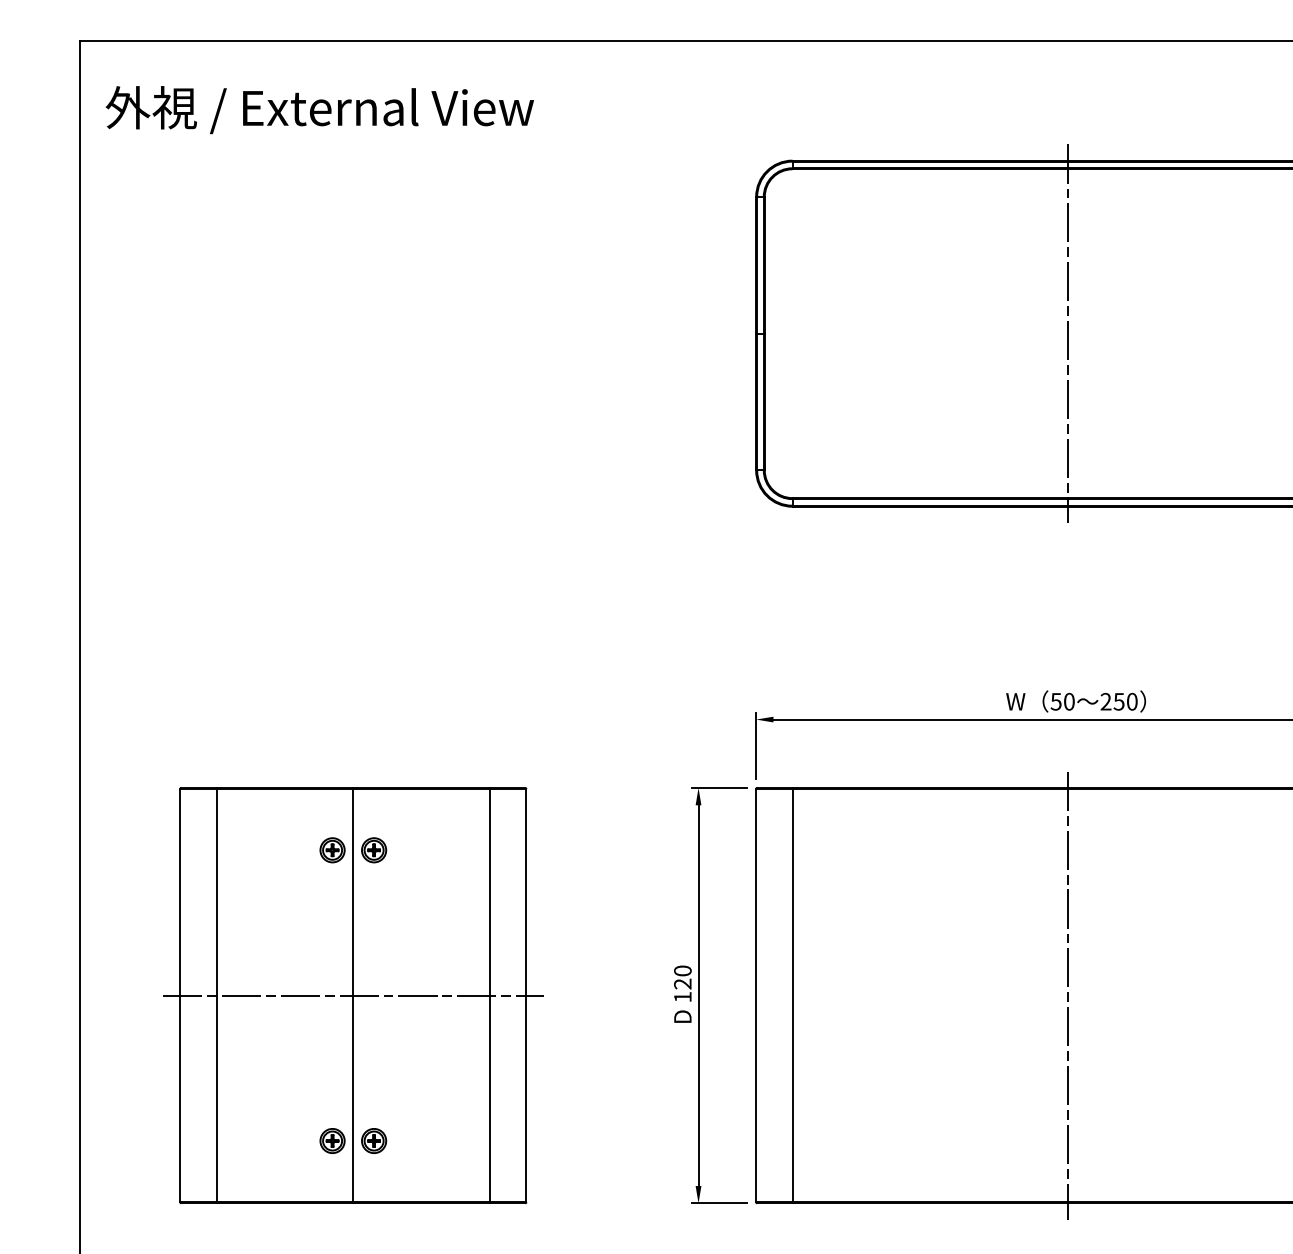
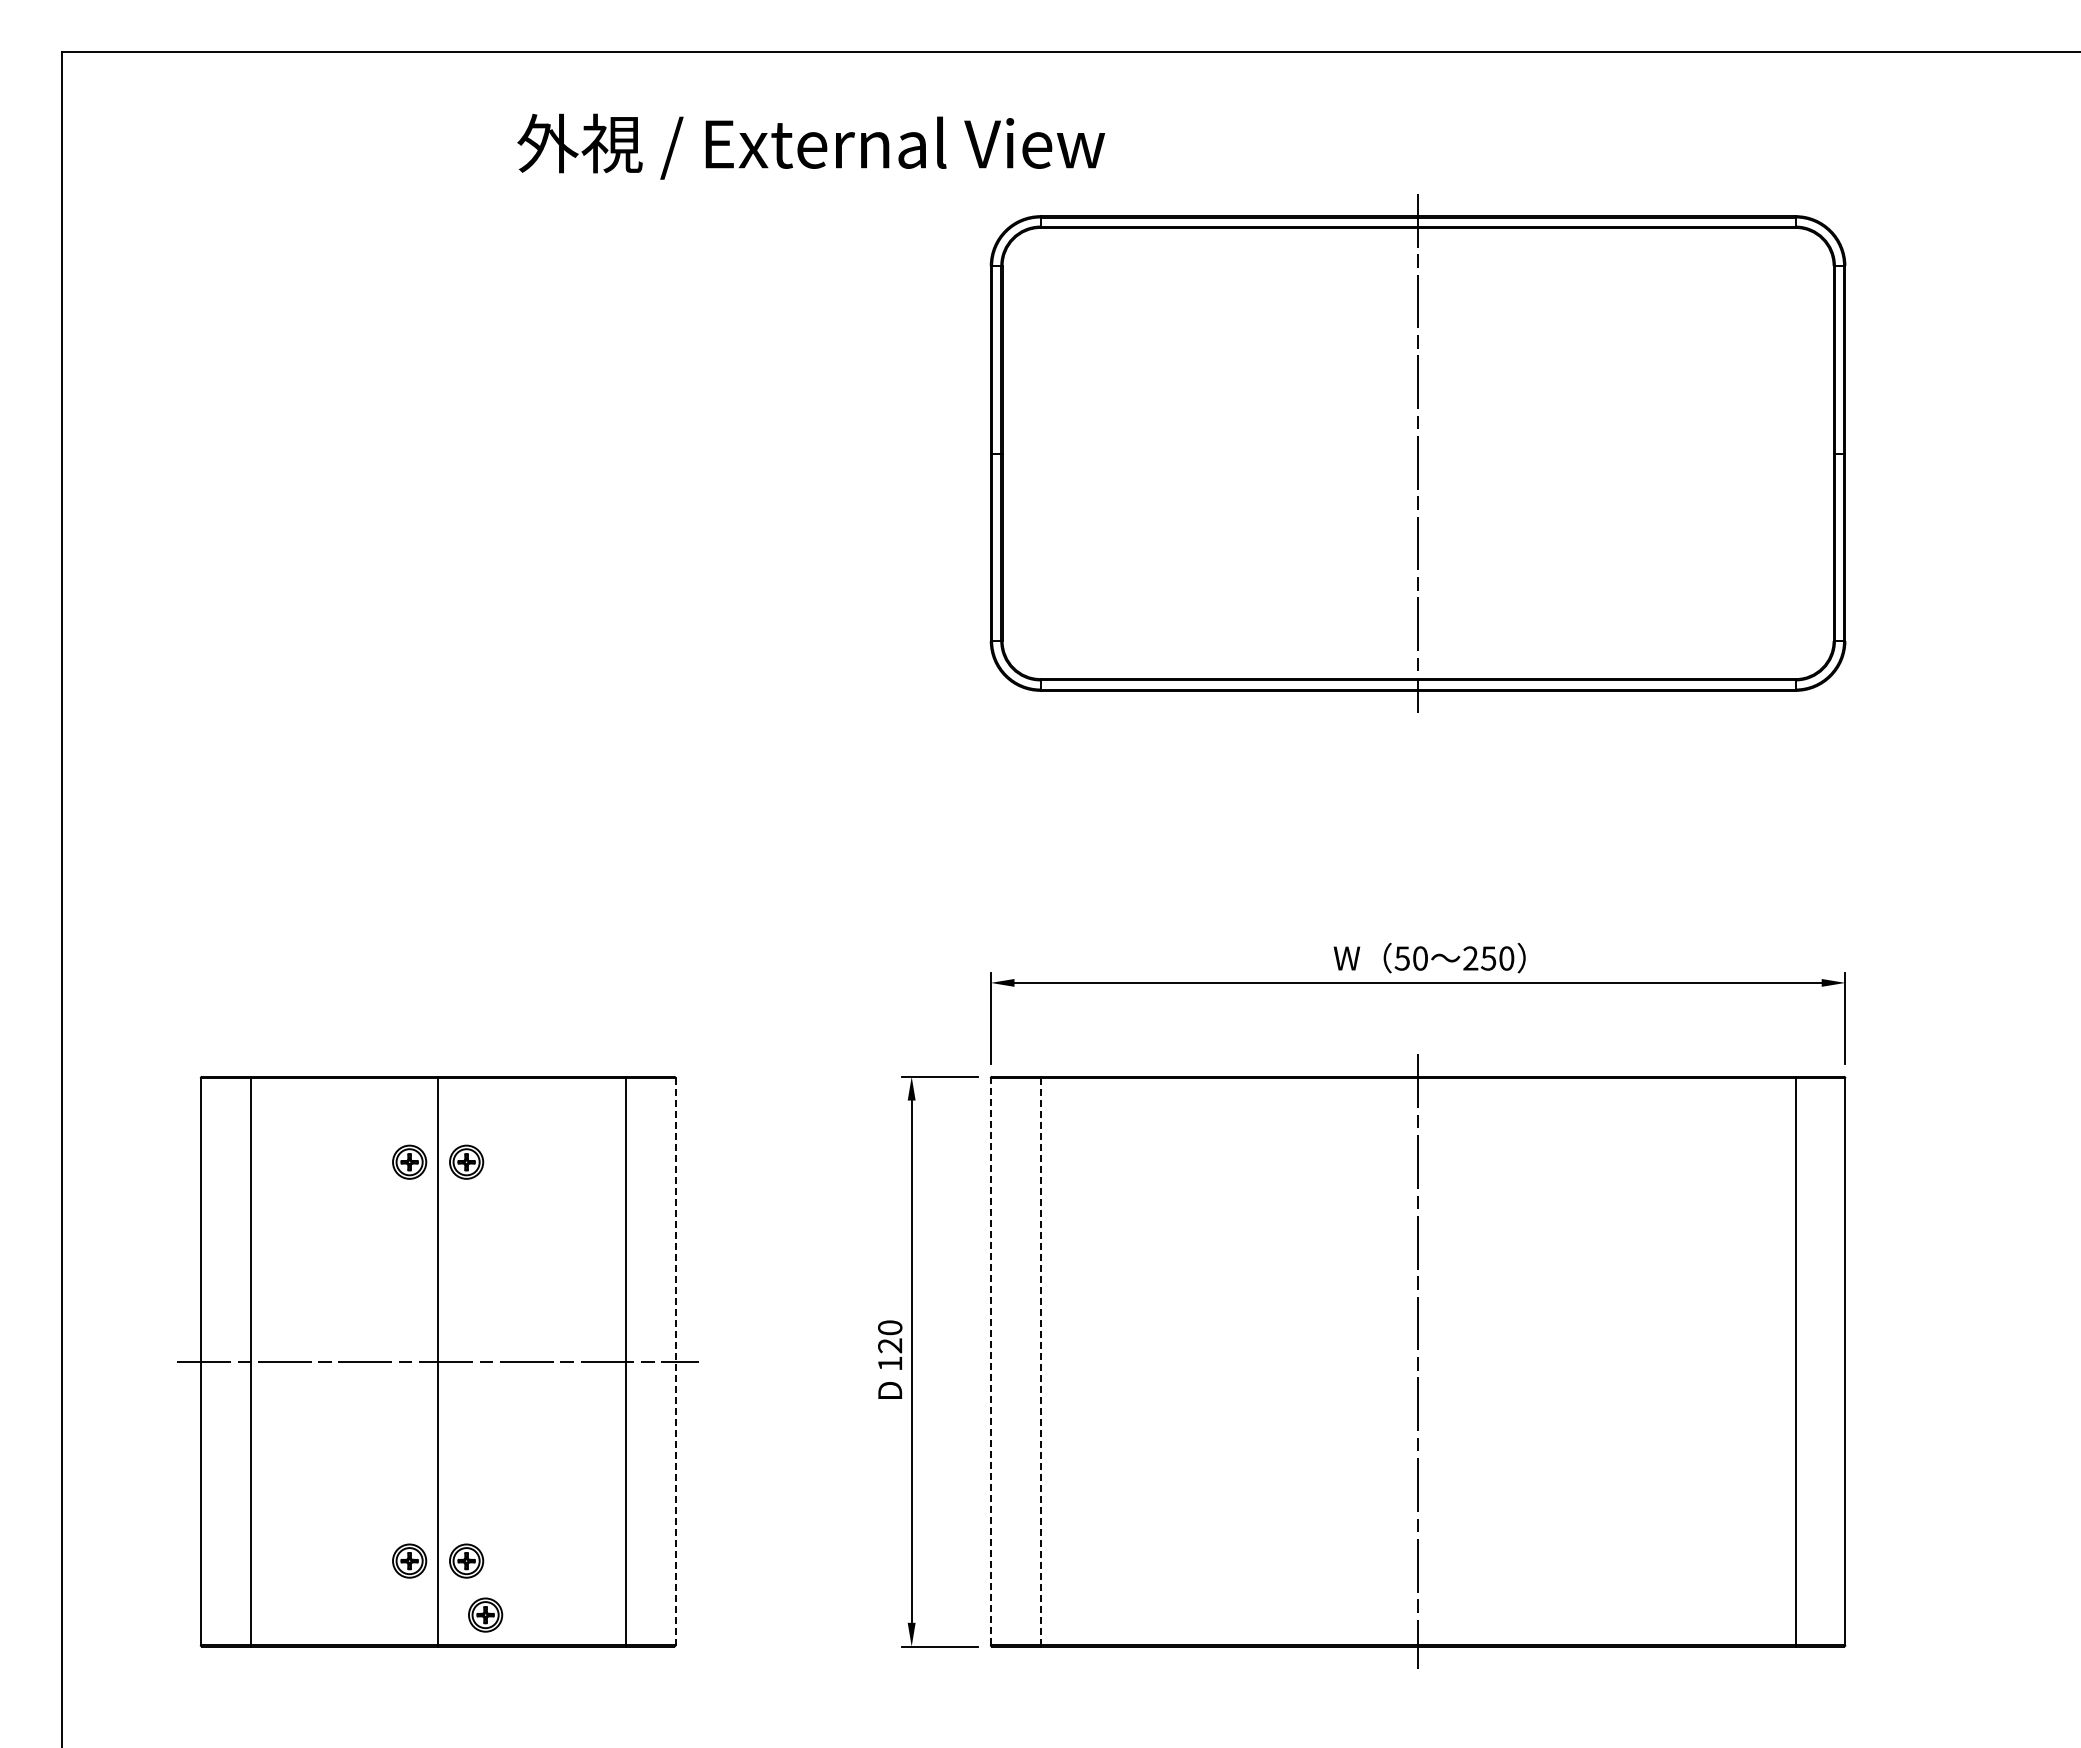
text: (320, 109) -> (811, 146), moved
line: (755, 995) -> (990, 1361), solid -> dashed
line: (526, 996) -> (675, 1362), solid -> dashed
line: (792, 996) -> (1040, 1362), solid -> dashed
part: (387, 1179) -> (485, 1614), added

